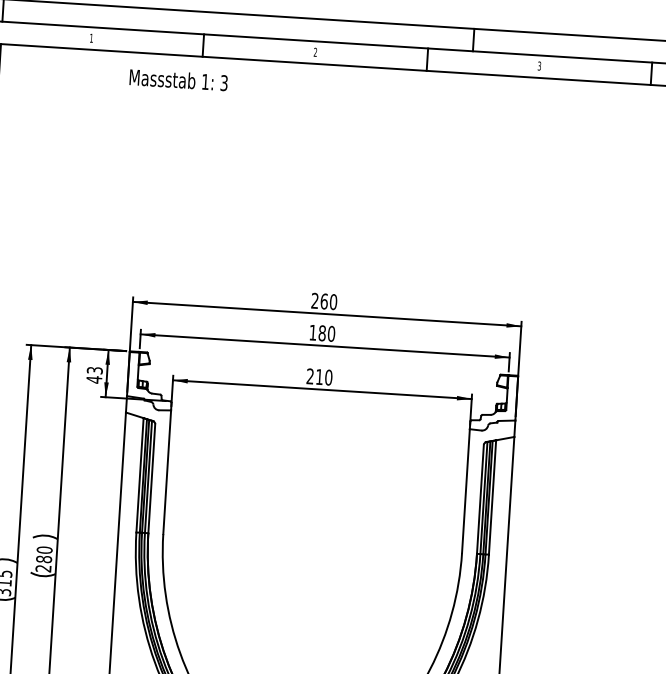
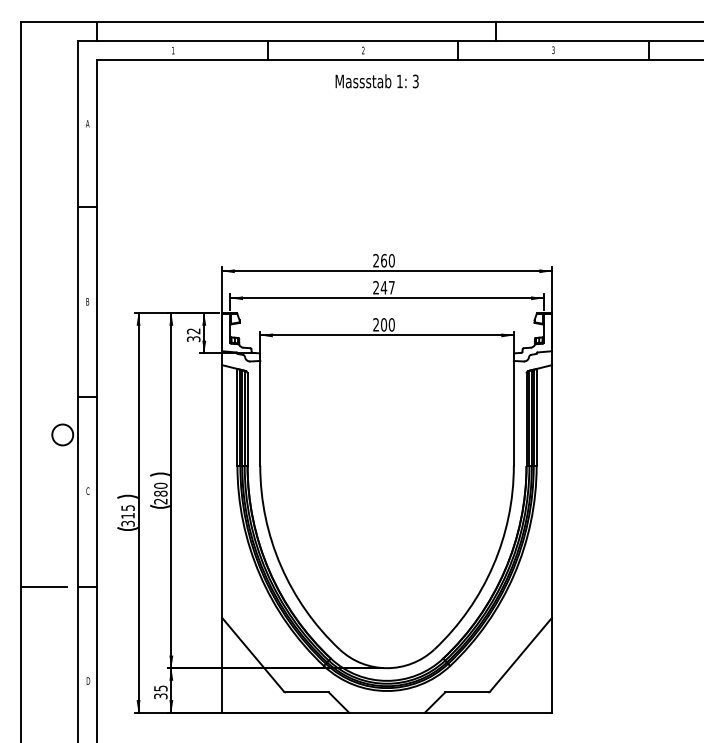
text: (177, 80) -> (376, 81), moved
text: (321, 332) -> (383, 287), 180 -> 247
text: (94, 375) -> (193, 335), 43 -> 32
text: (320, 376) -> (384, 324), 210 -> 200

